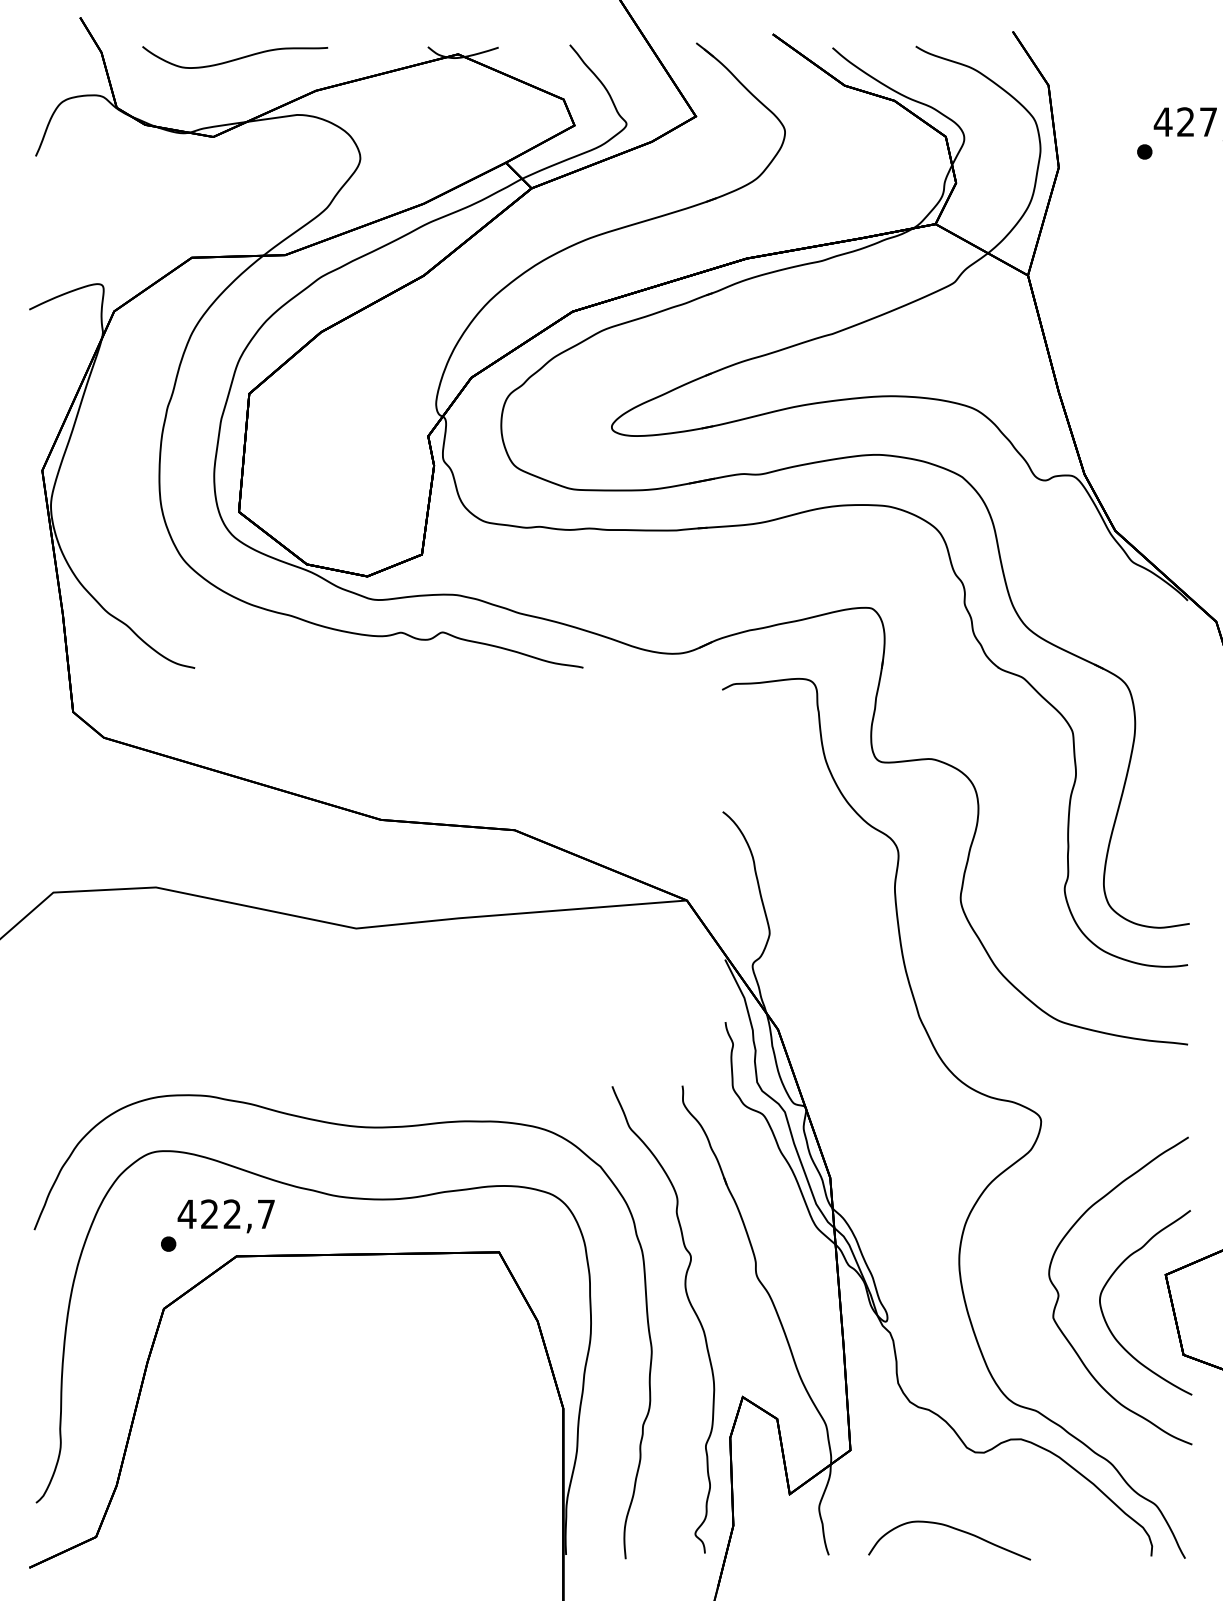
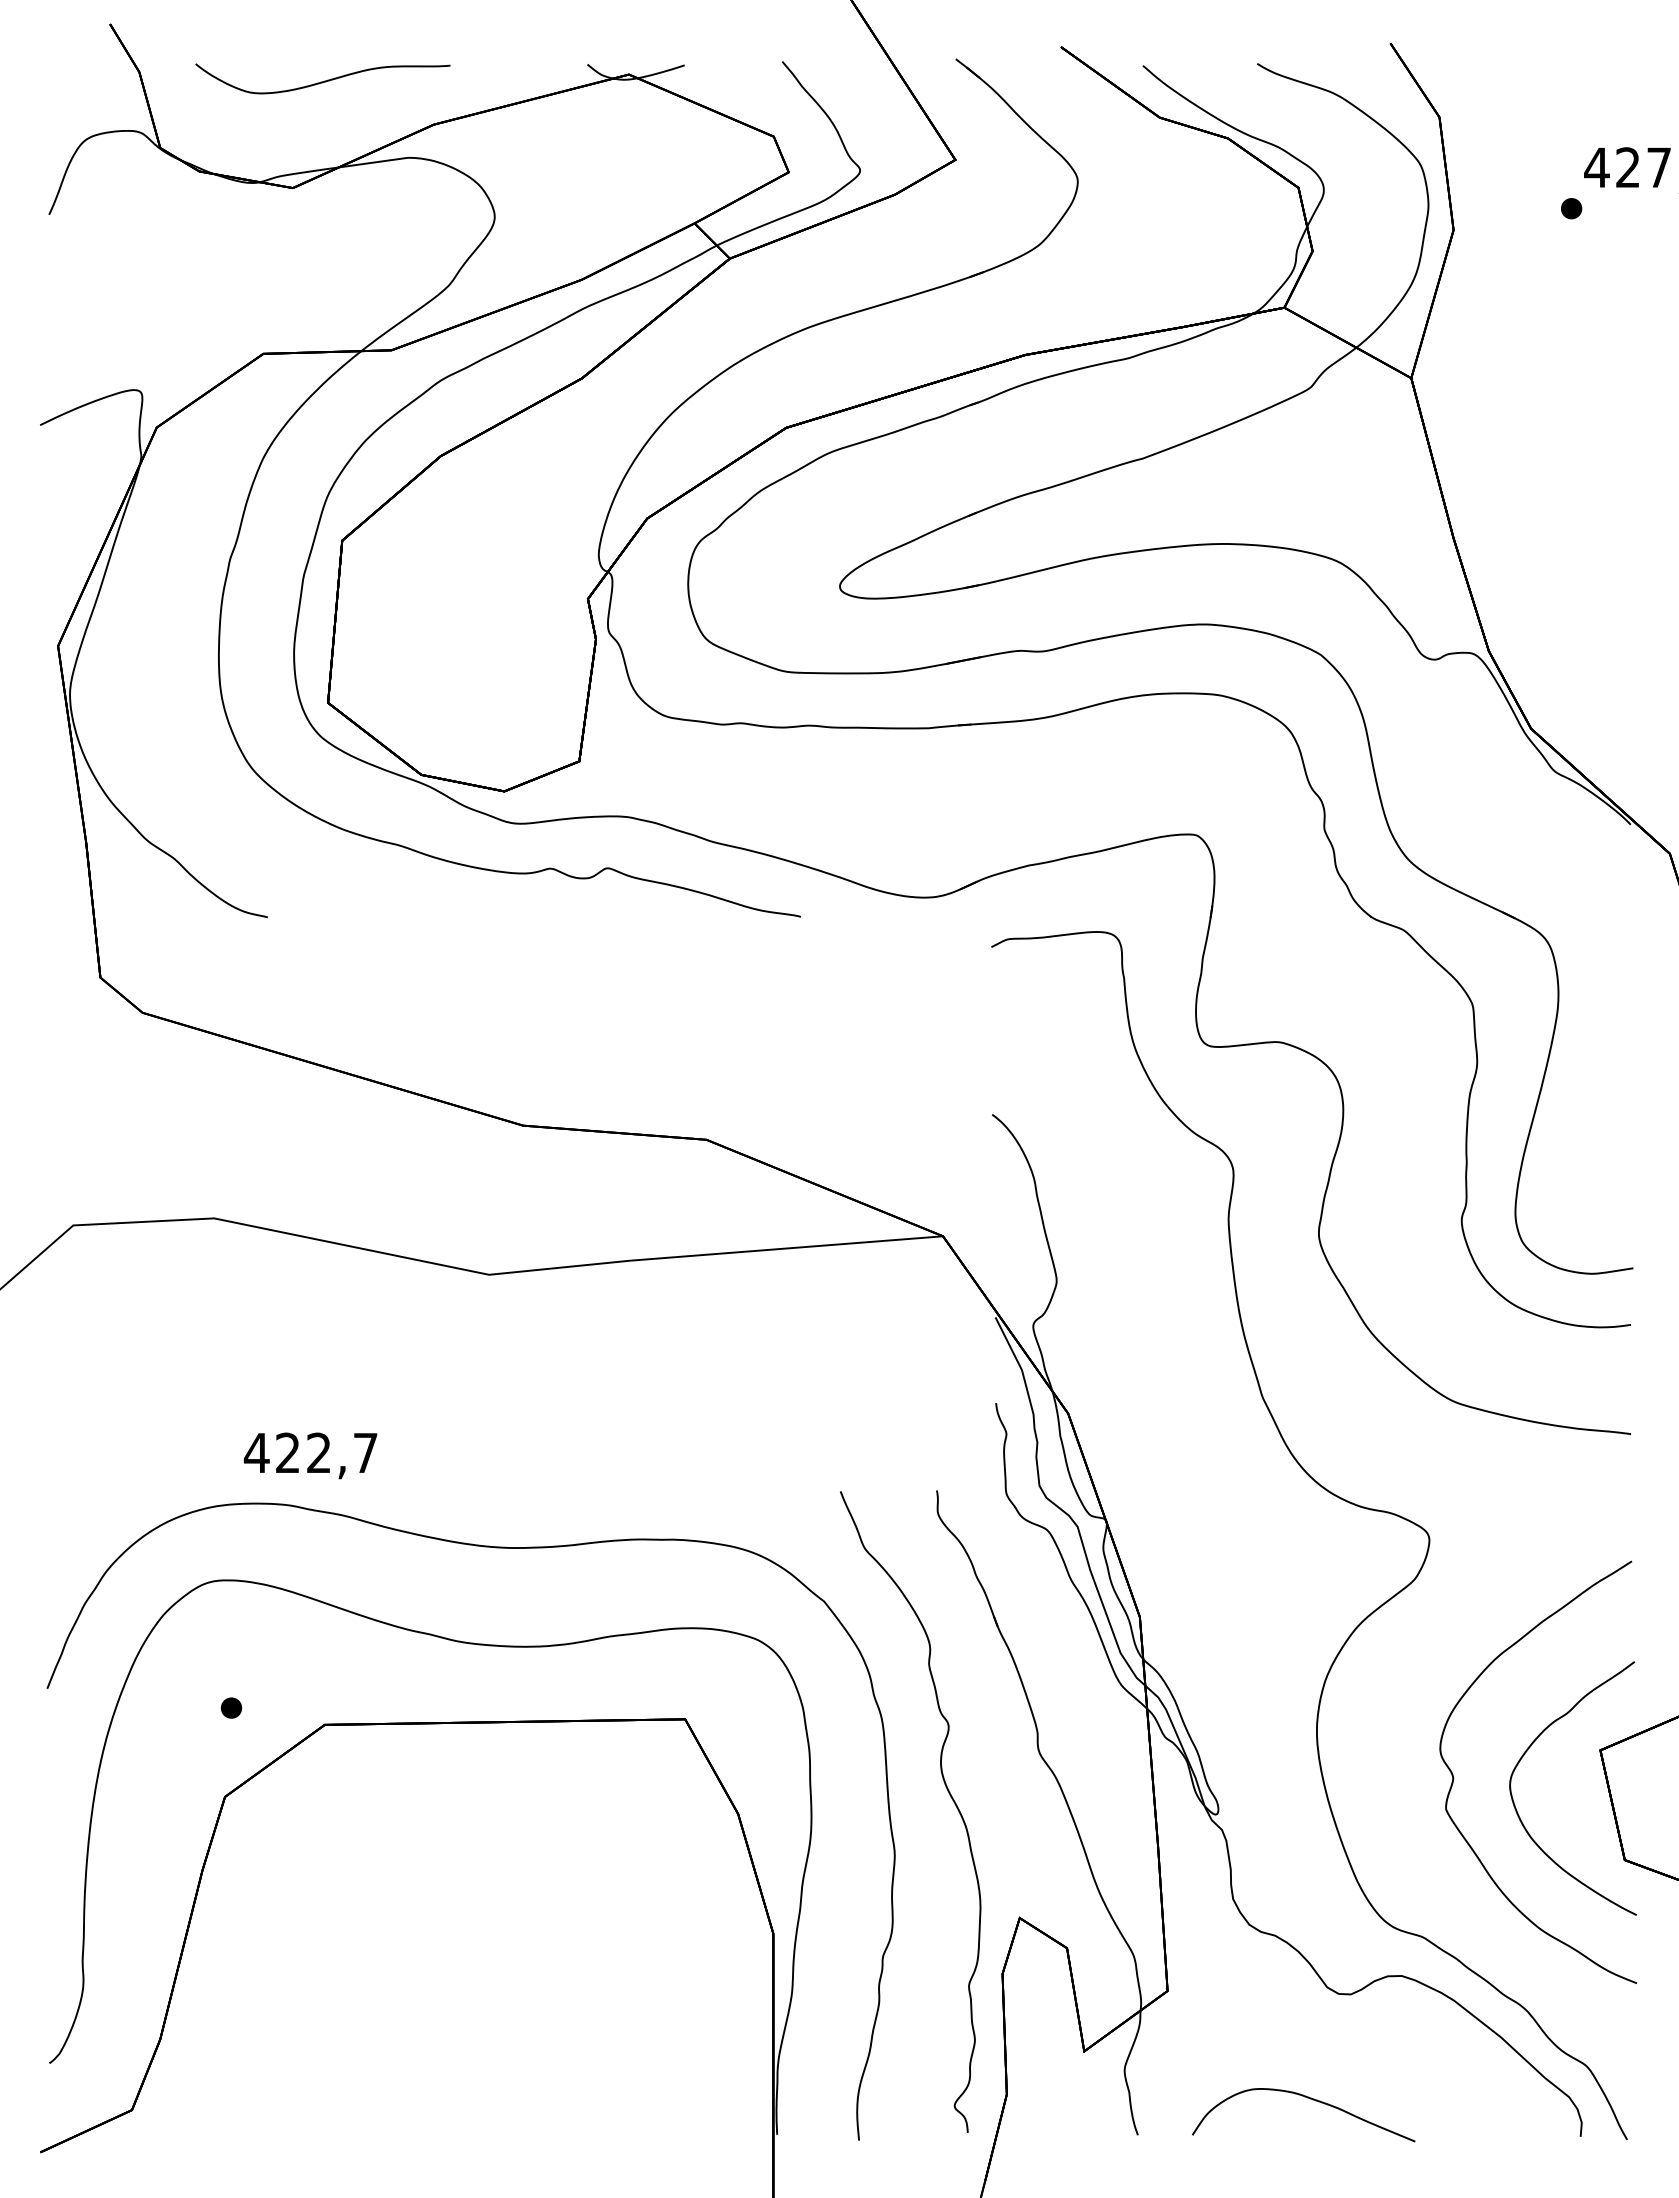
text: (226, 1216) -> (310, 1455), moved

